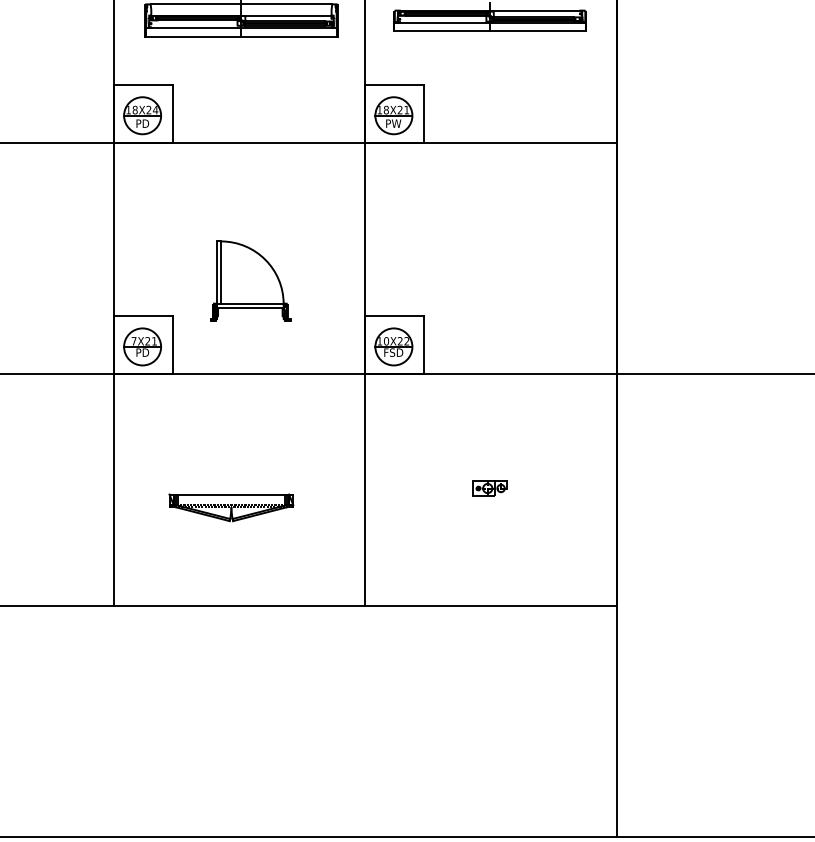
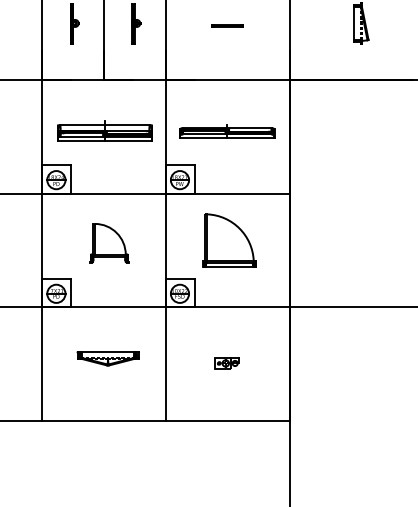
part: (494, 238) -> (229, 240), added
part: (250, 281) -> (109, 243), moved
part: (488, 488) -> (226, 363), size x1.43
part: (230, 506) -> (107, 358), moved

